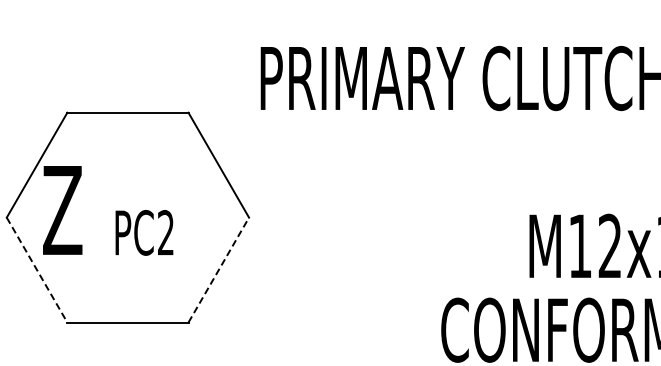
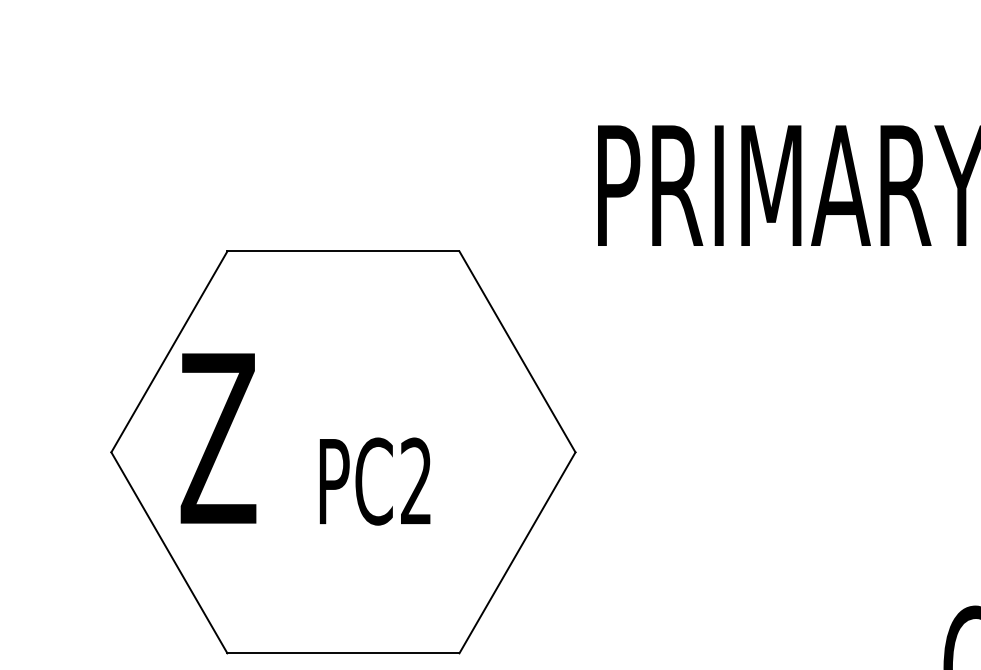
line: (37, 270) -> (170, 553), dashed -> solid
line: (218, 270) -> (516, 553), dashed -> solid

